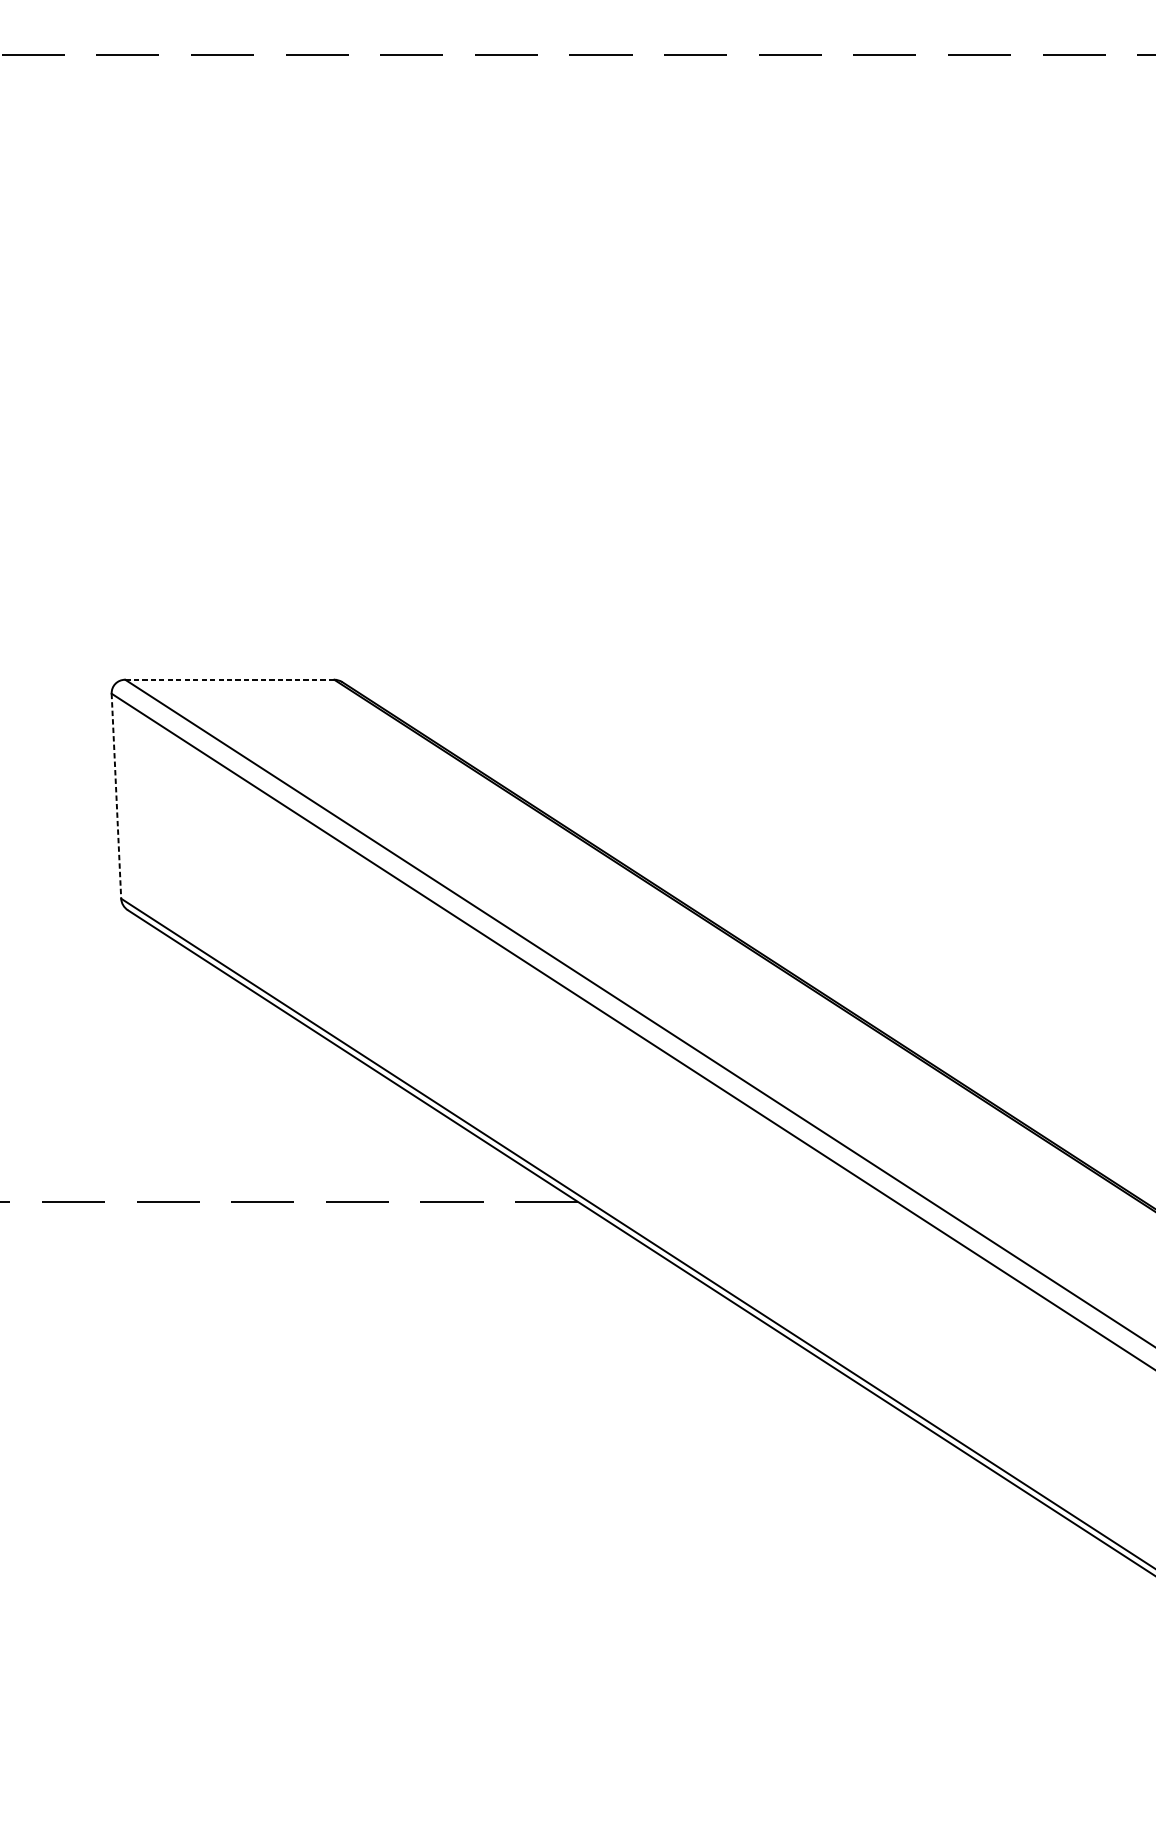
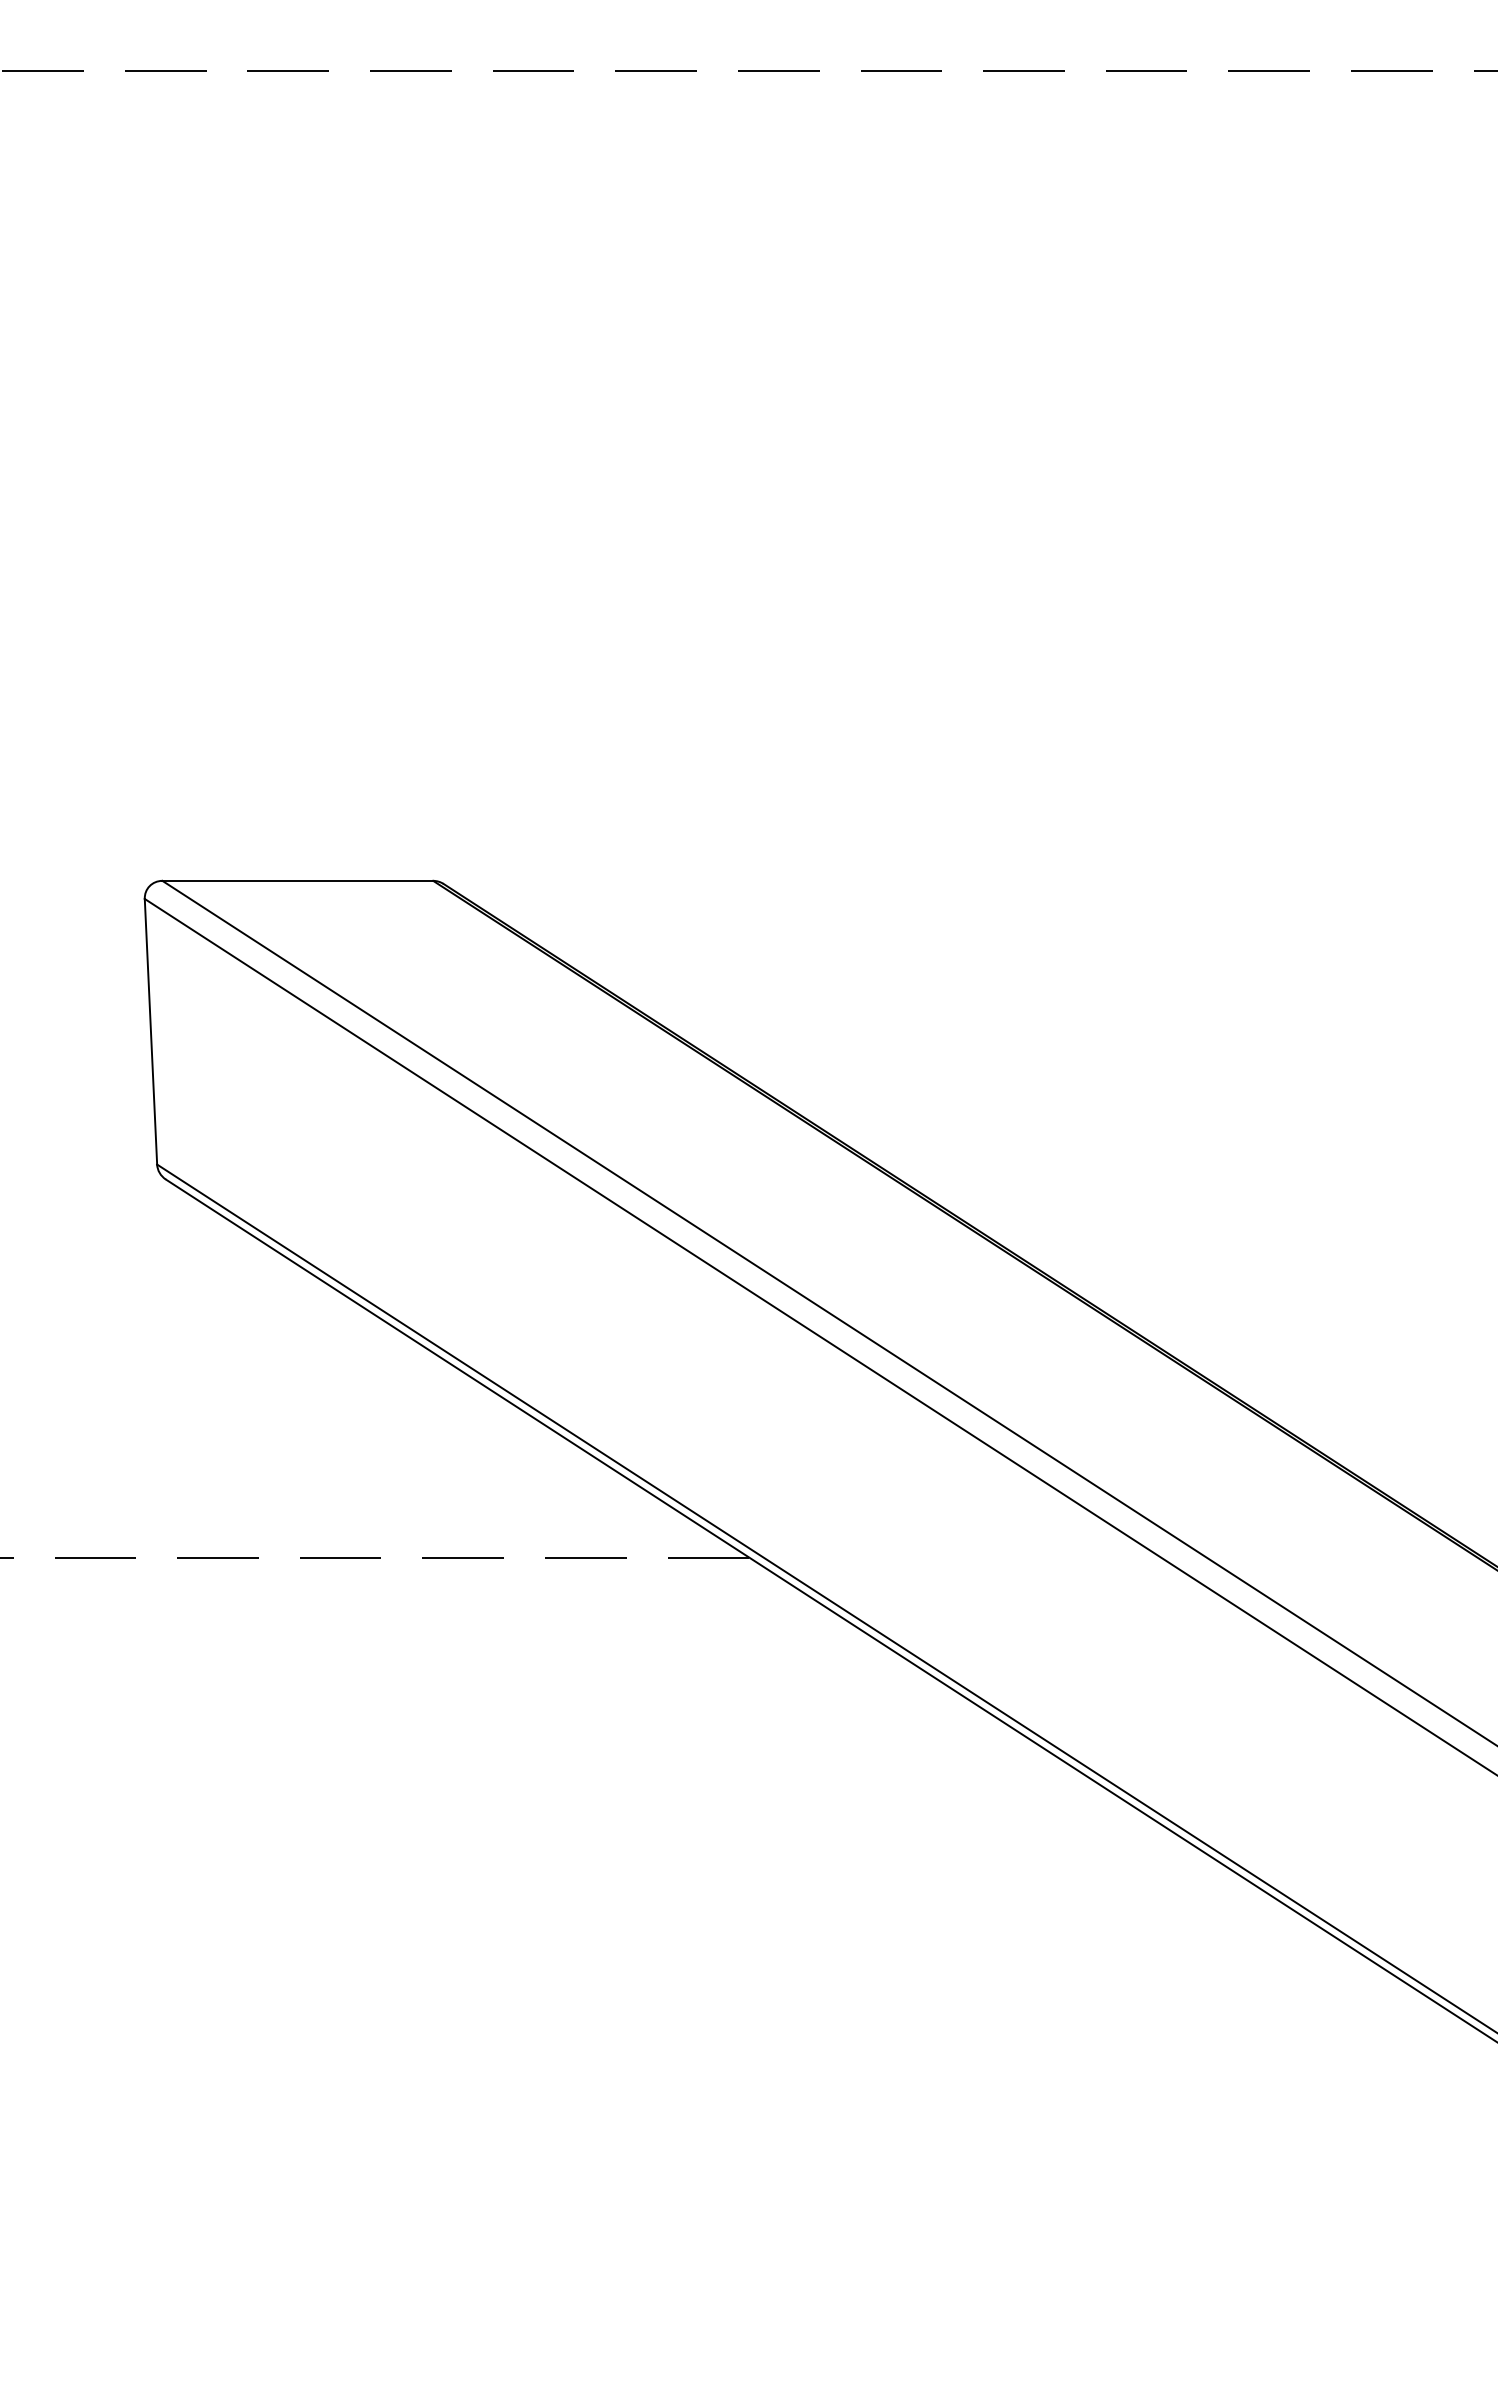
line: (229, 679) -> (297, 880), dashed -> solid
line: (116, 796) -> (150, 1031), dashed -> solid

